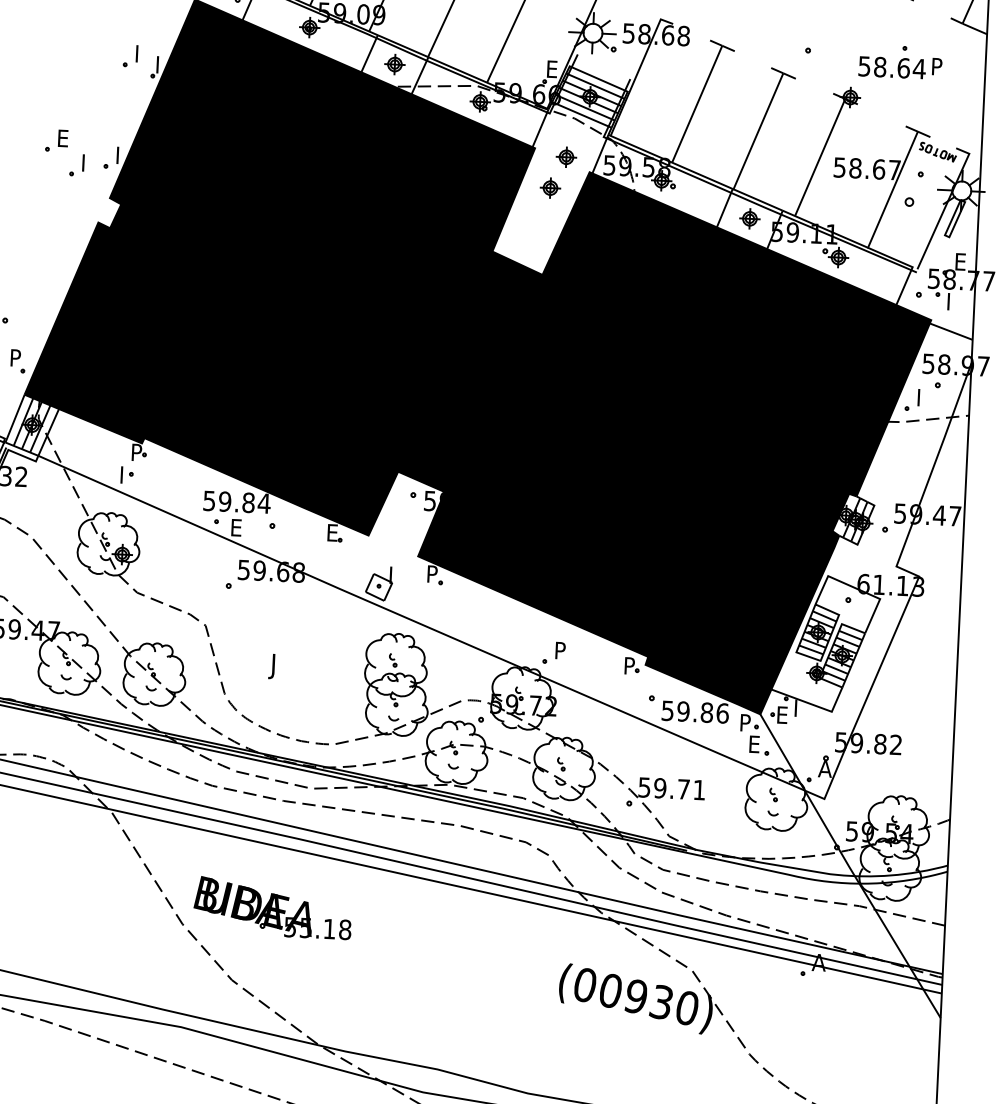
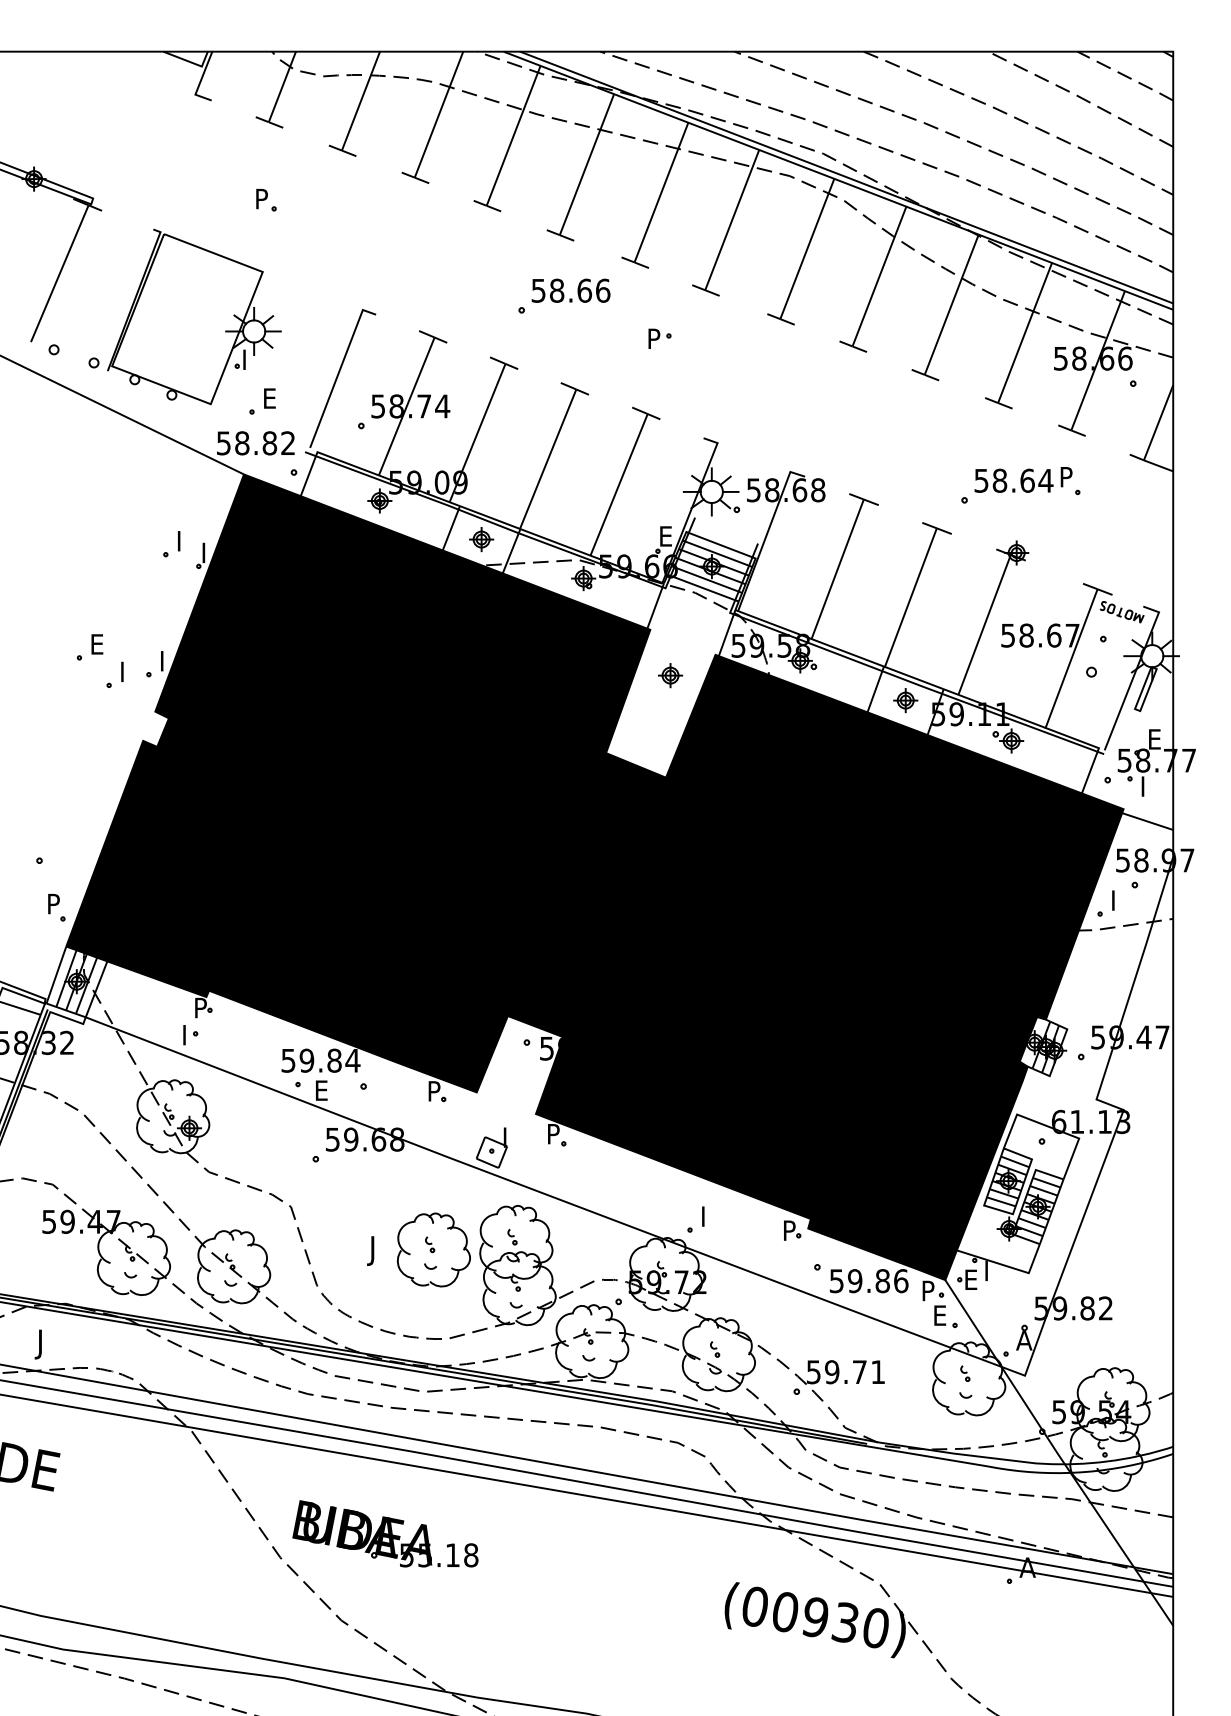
text: (900, 67) -> (1023, 479), moved
part: (566, 157) -> (687, 638), removed
text: (333, 533) -> (435, 1091), E -> P
text: (561, 647) -> (708, 1212), P -> I
part: (325, 667) -> (433, 1249), added

